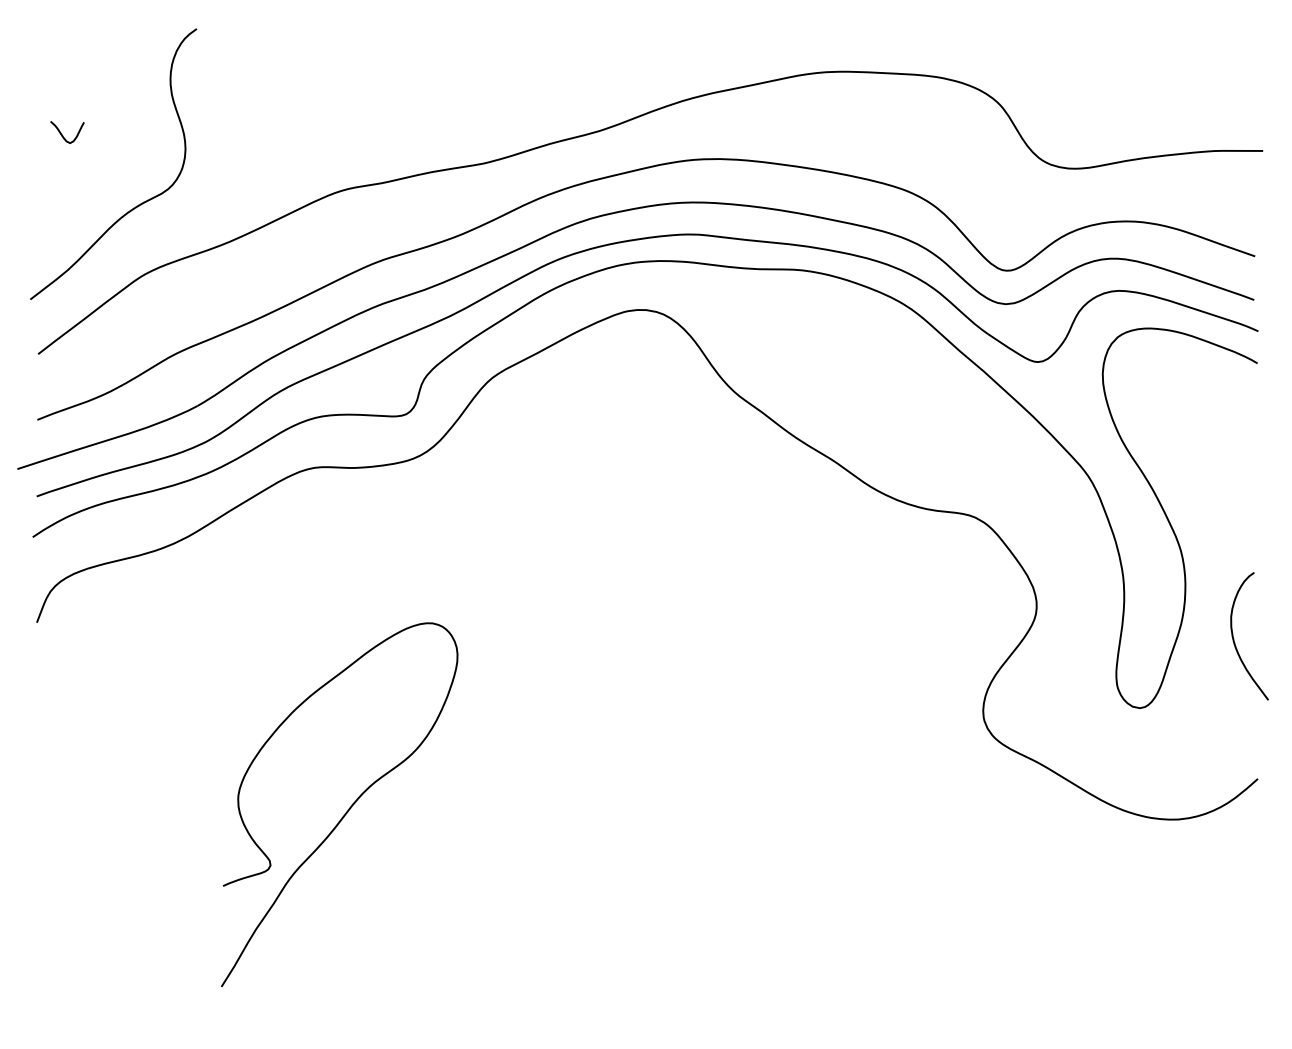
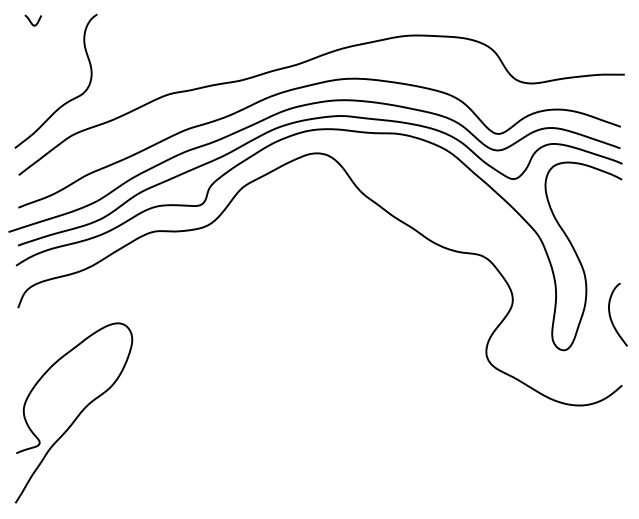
curve: (63, 134) -> (31, 21), moved
curve: (346, 809) -> (77, 415), moved

